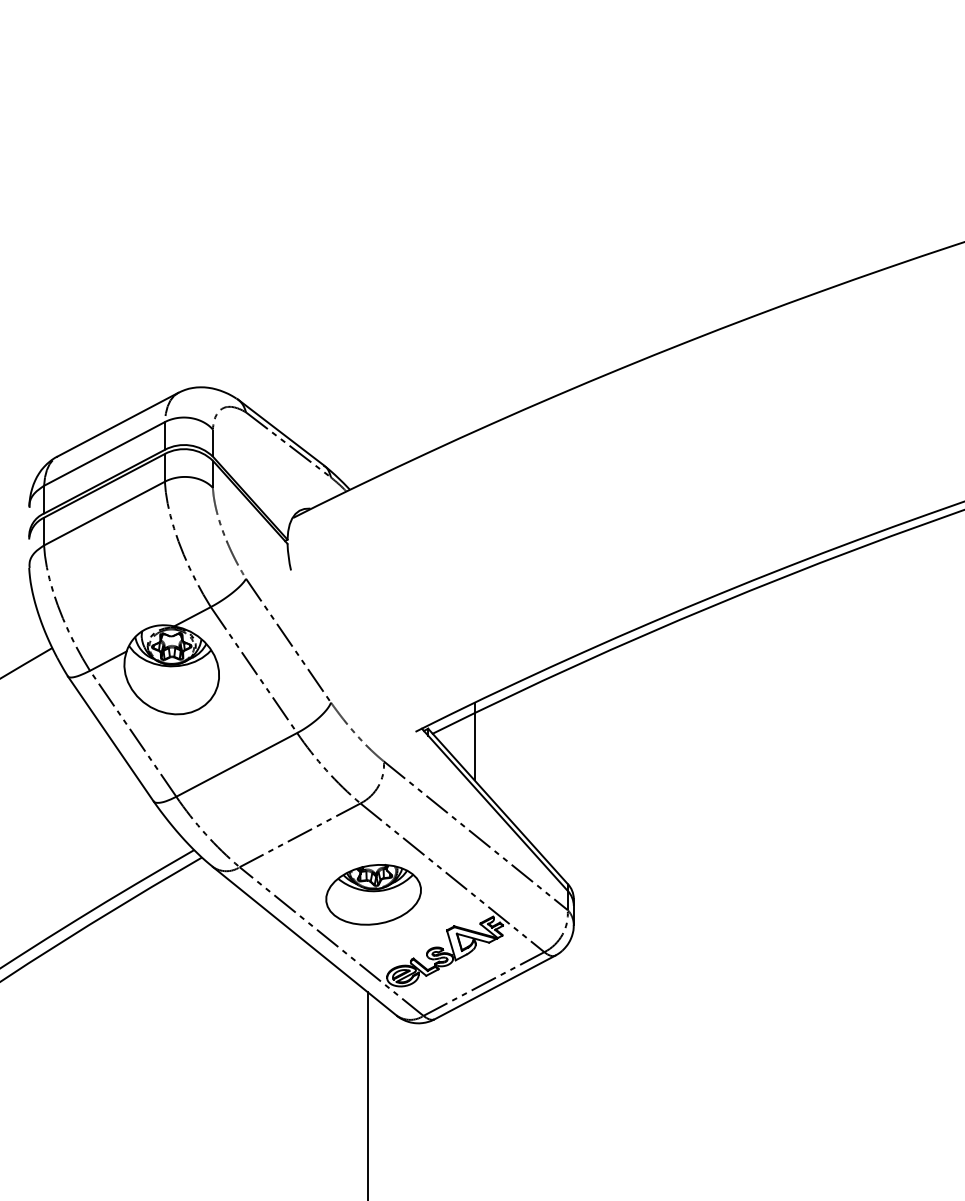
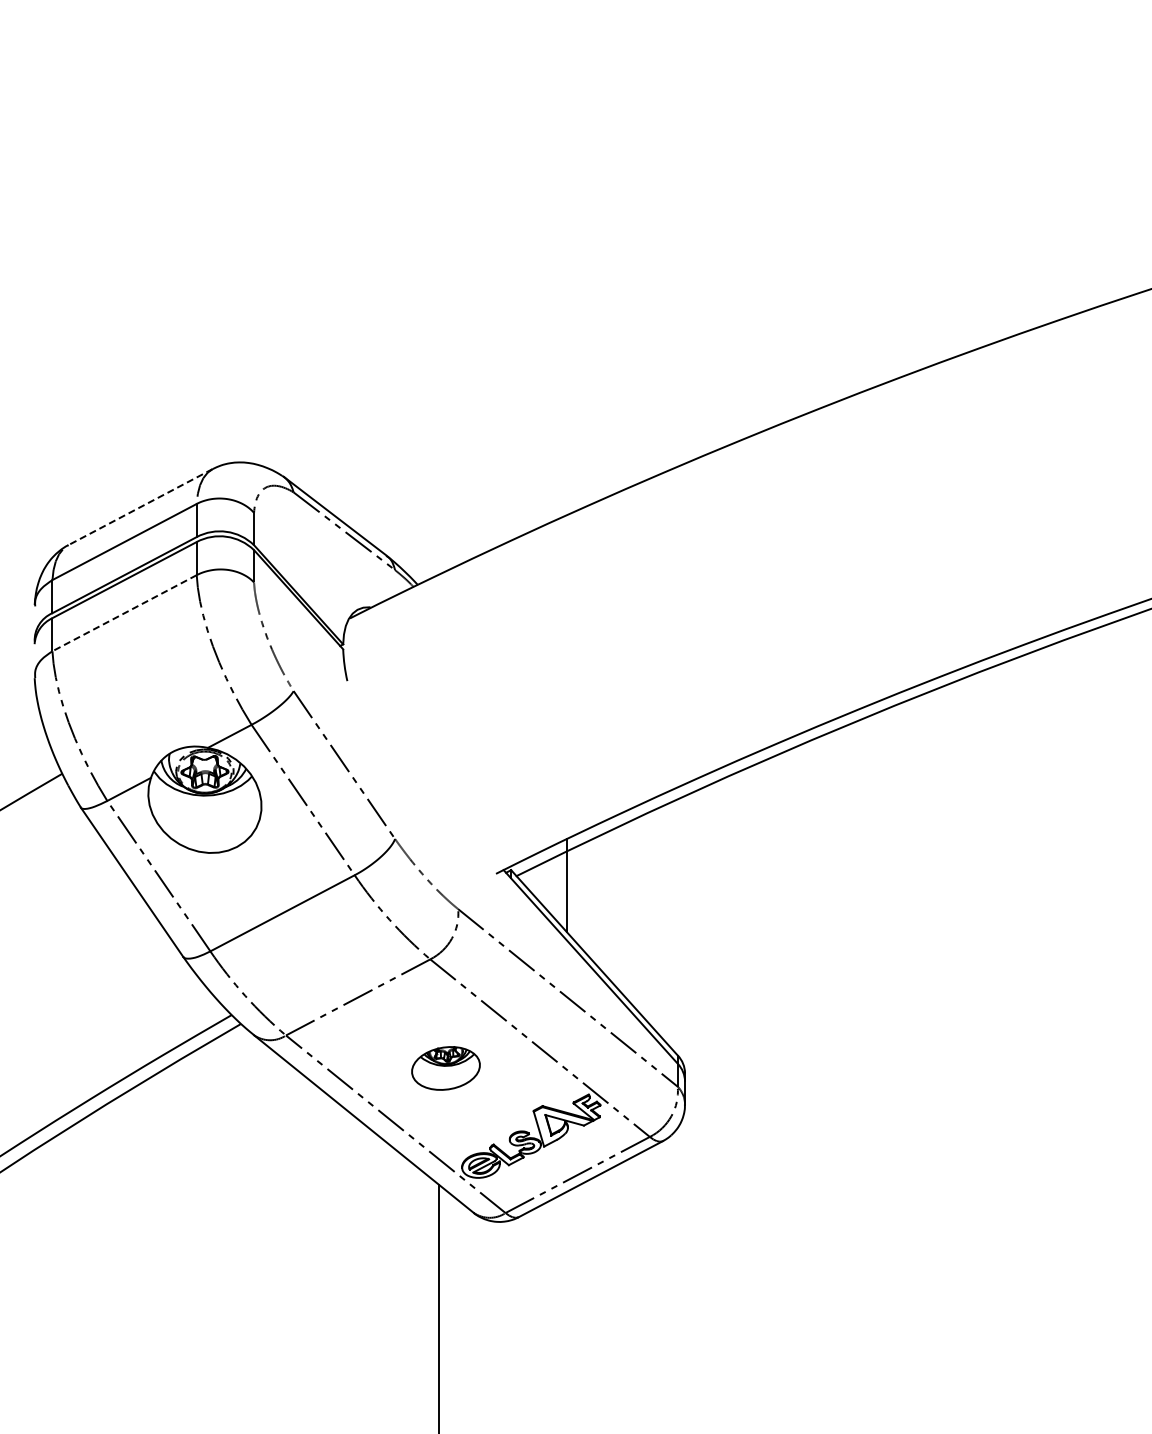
line: (117, 425) -> (140, 507), solid -> dashed
line: (104, 513) -> (124, 613), solid -> dashed
part: (373, 894) -> (445, 1068), size x0.6

